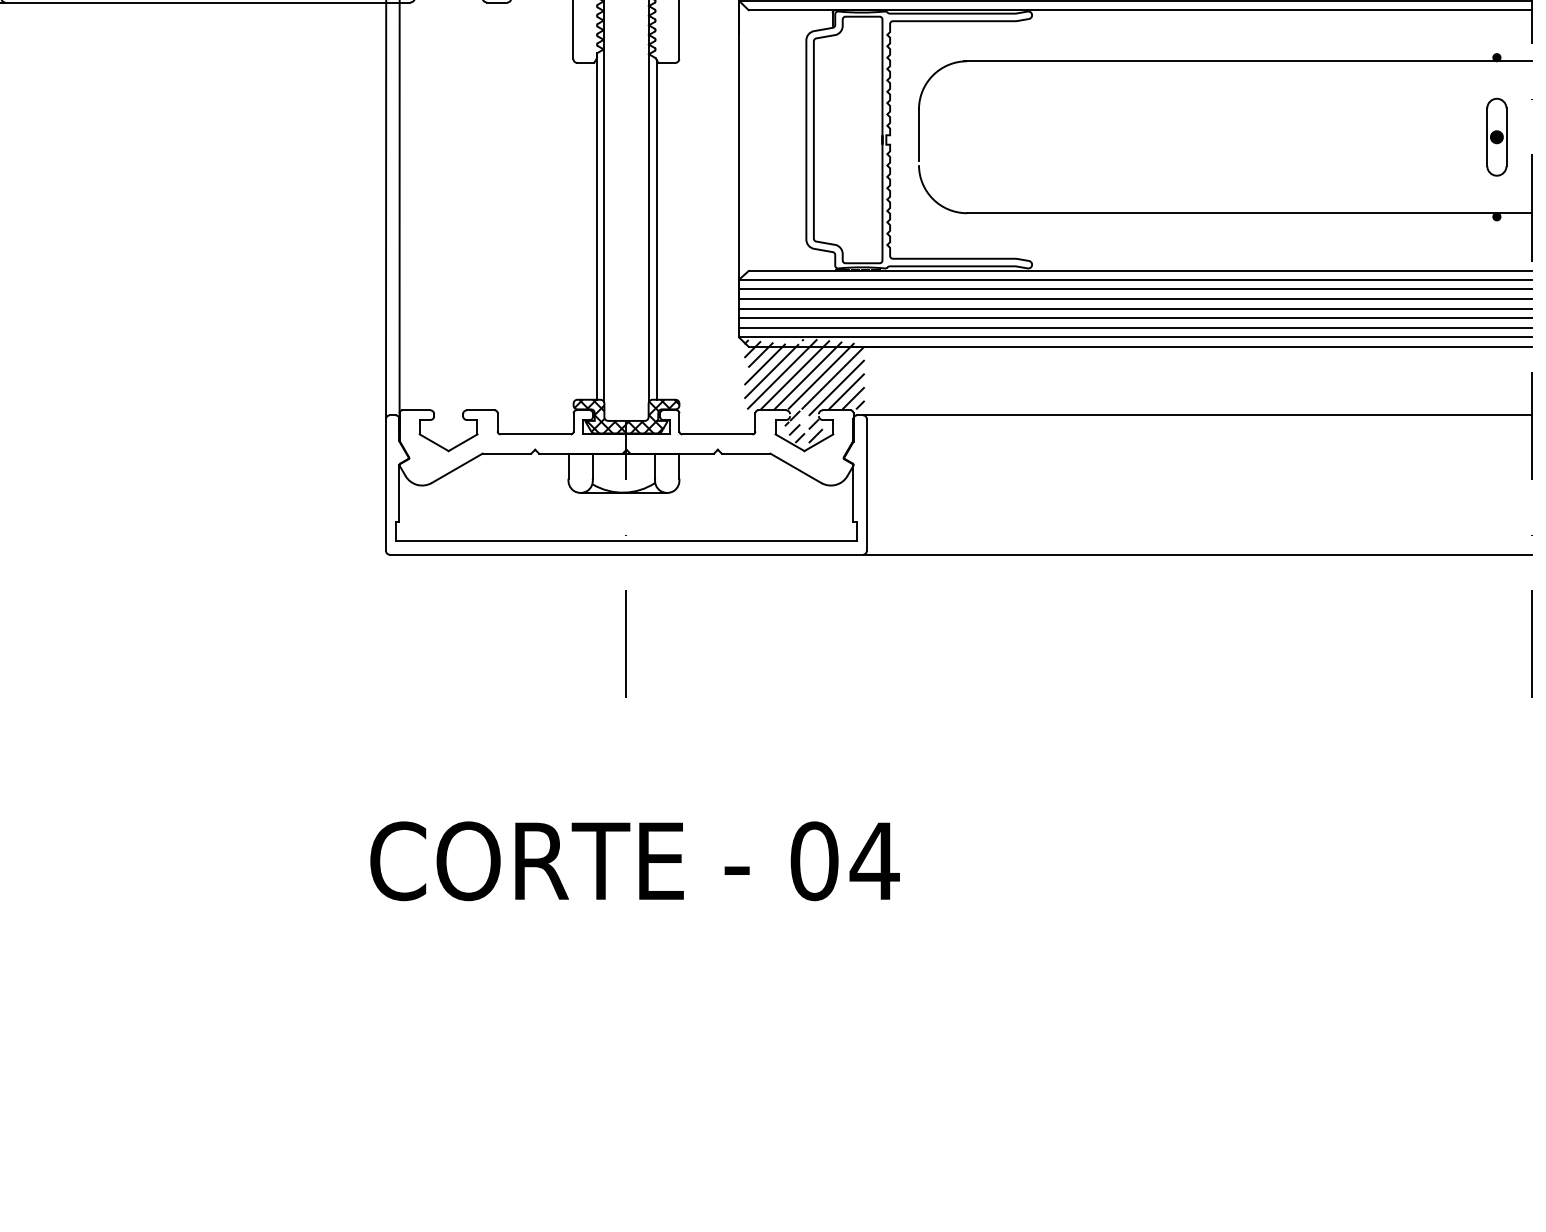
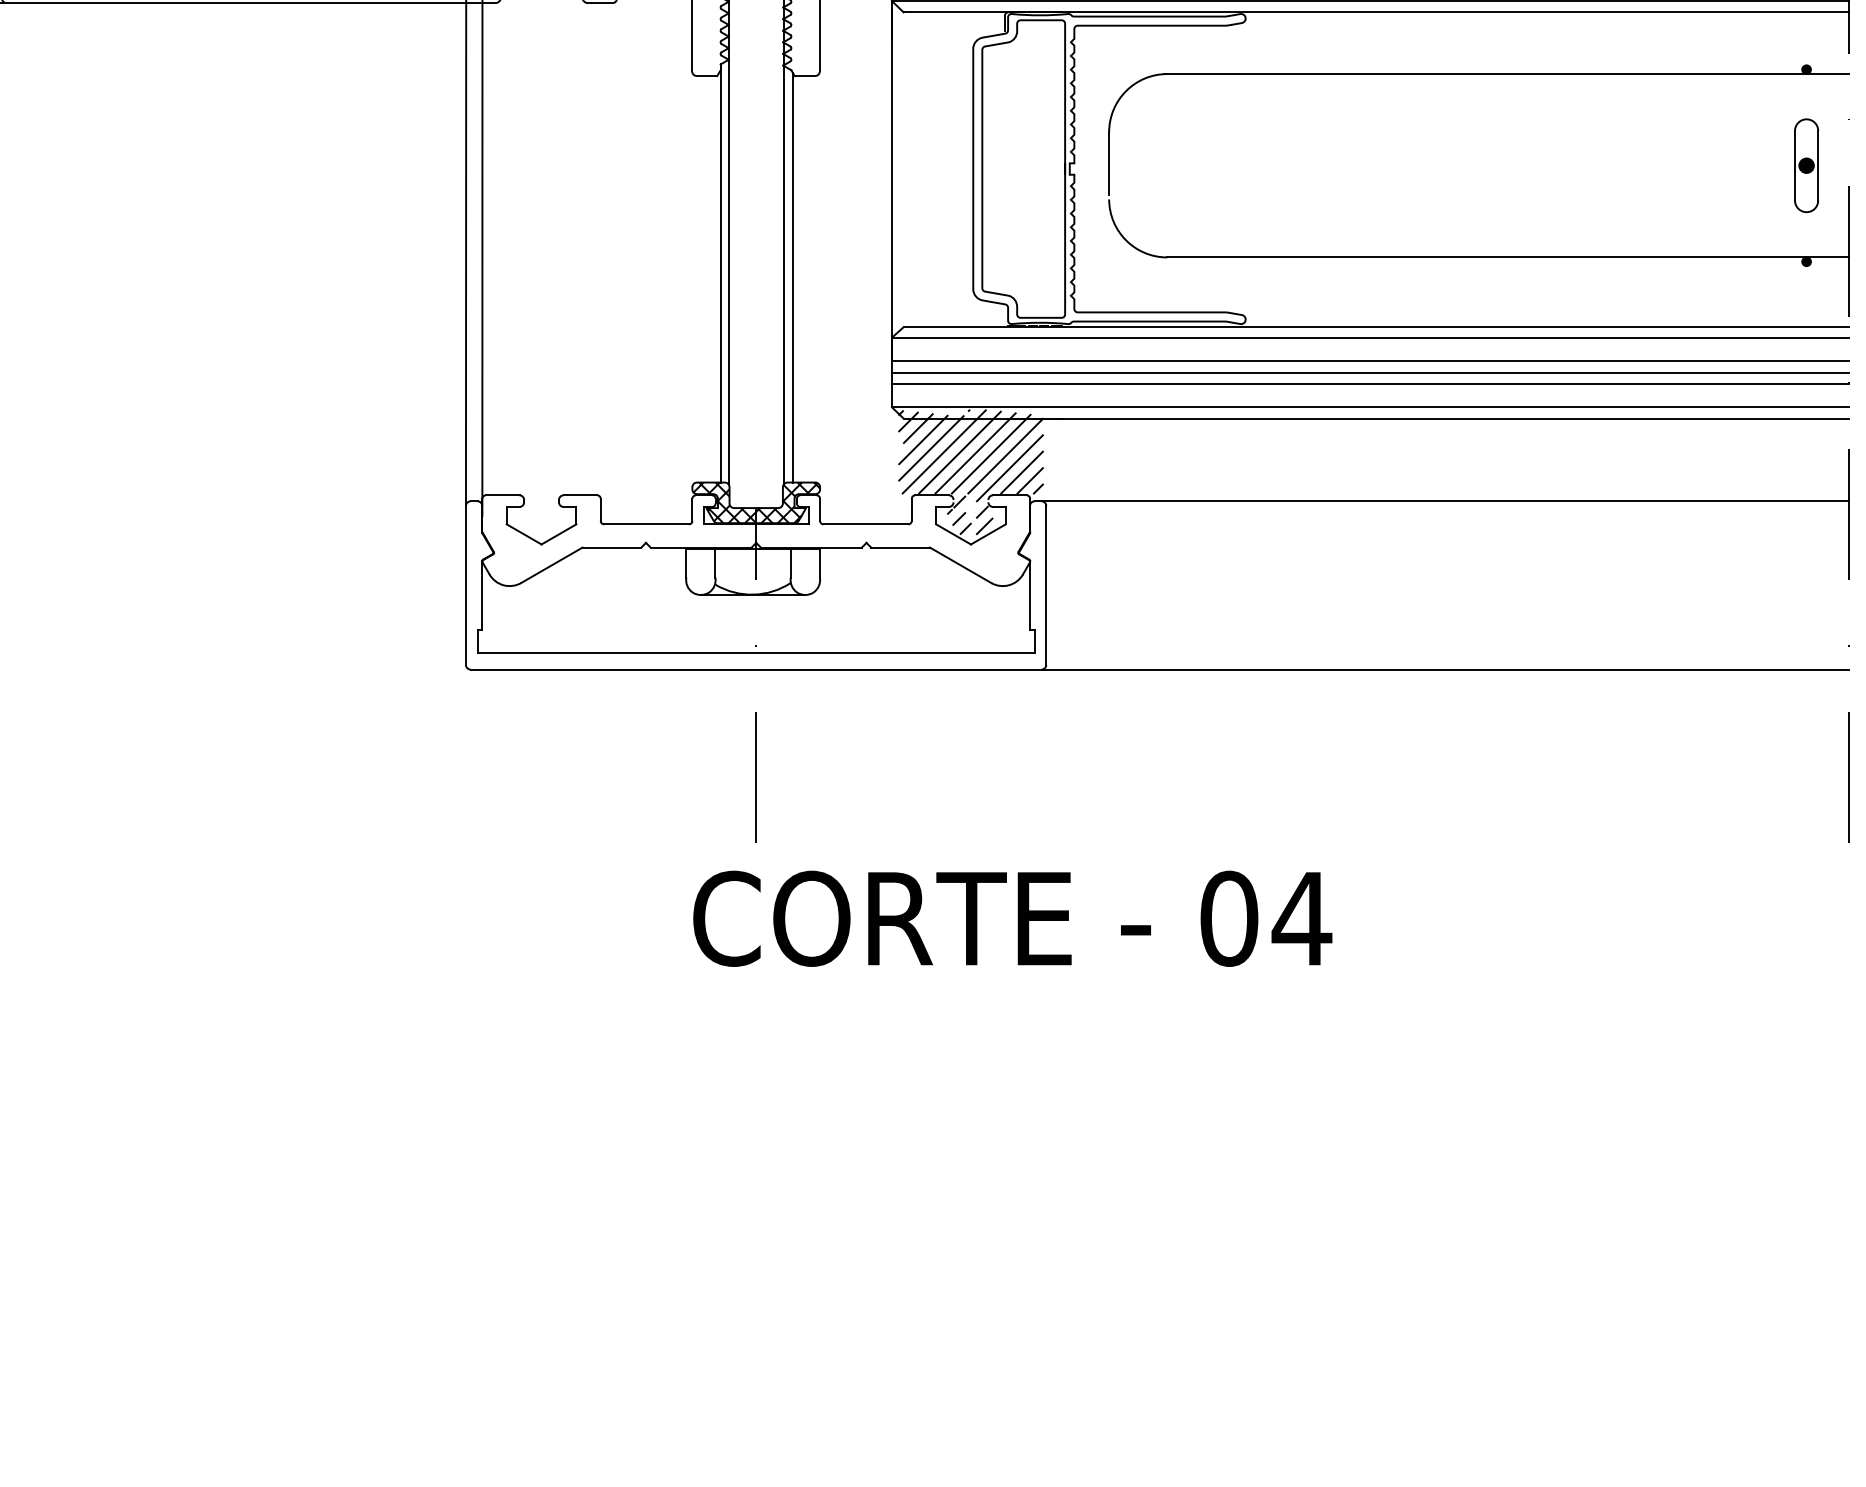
line: (1135, 289) -> (1370, 349), removed
line: (1135, 327) -> (1370, 395), removed
text: (634, 861) -> (1012, 919), moved

